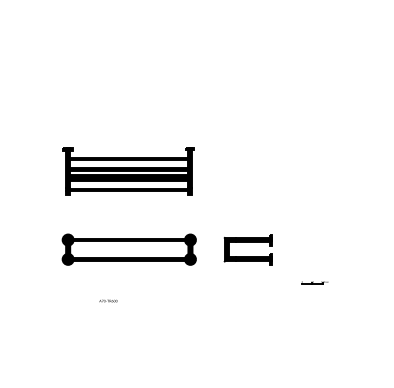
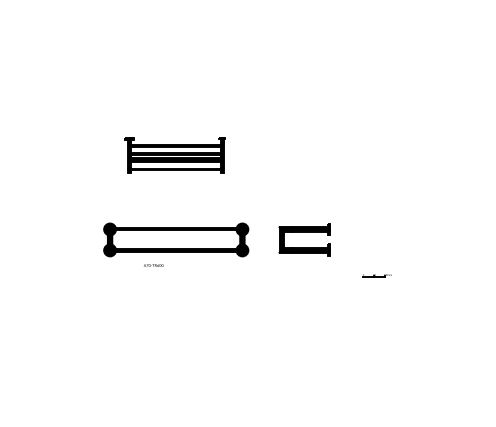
part: (128, 171) -> (175, 155), size x0.7
text: (108, 301) -> (153, 265), moved

